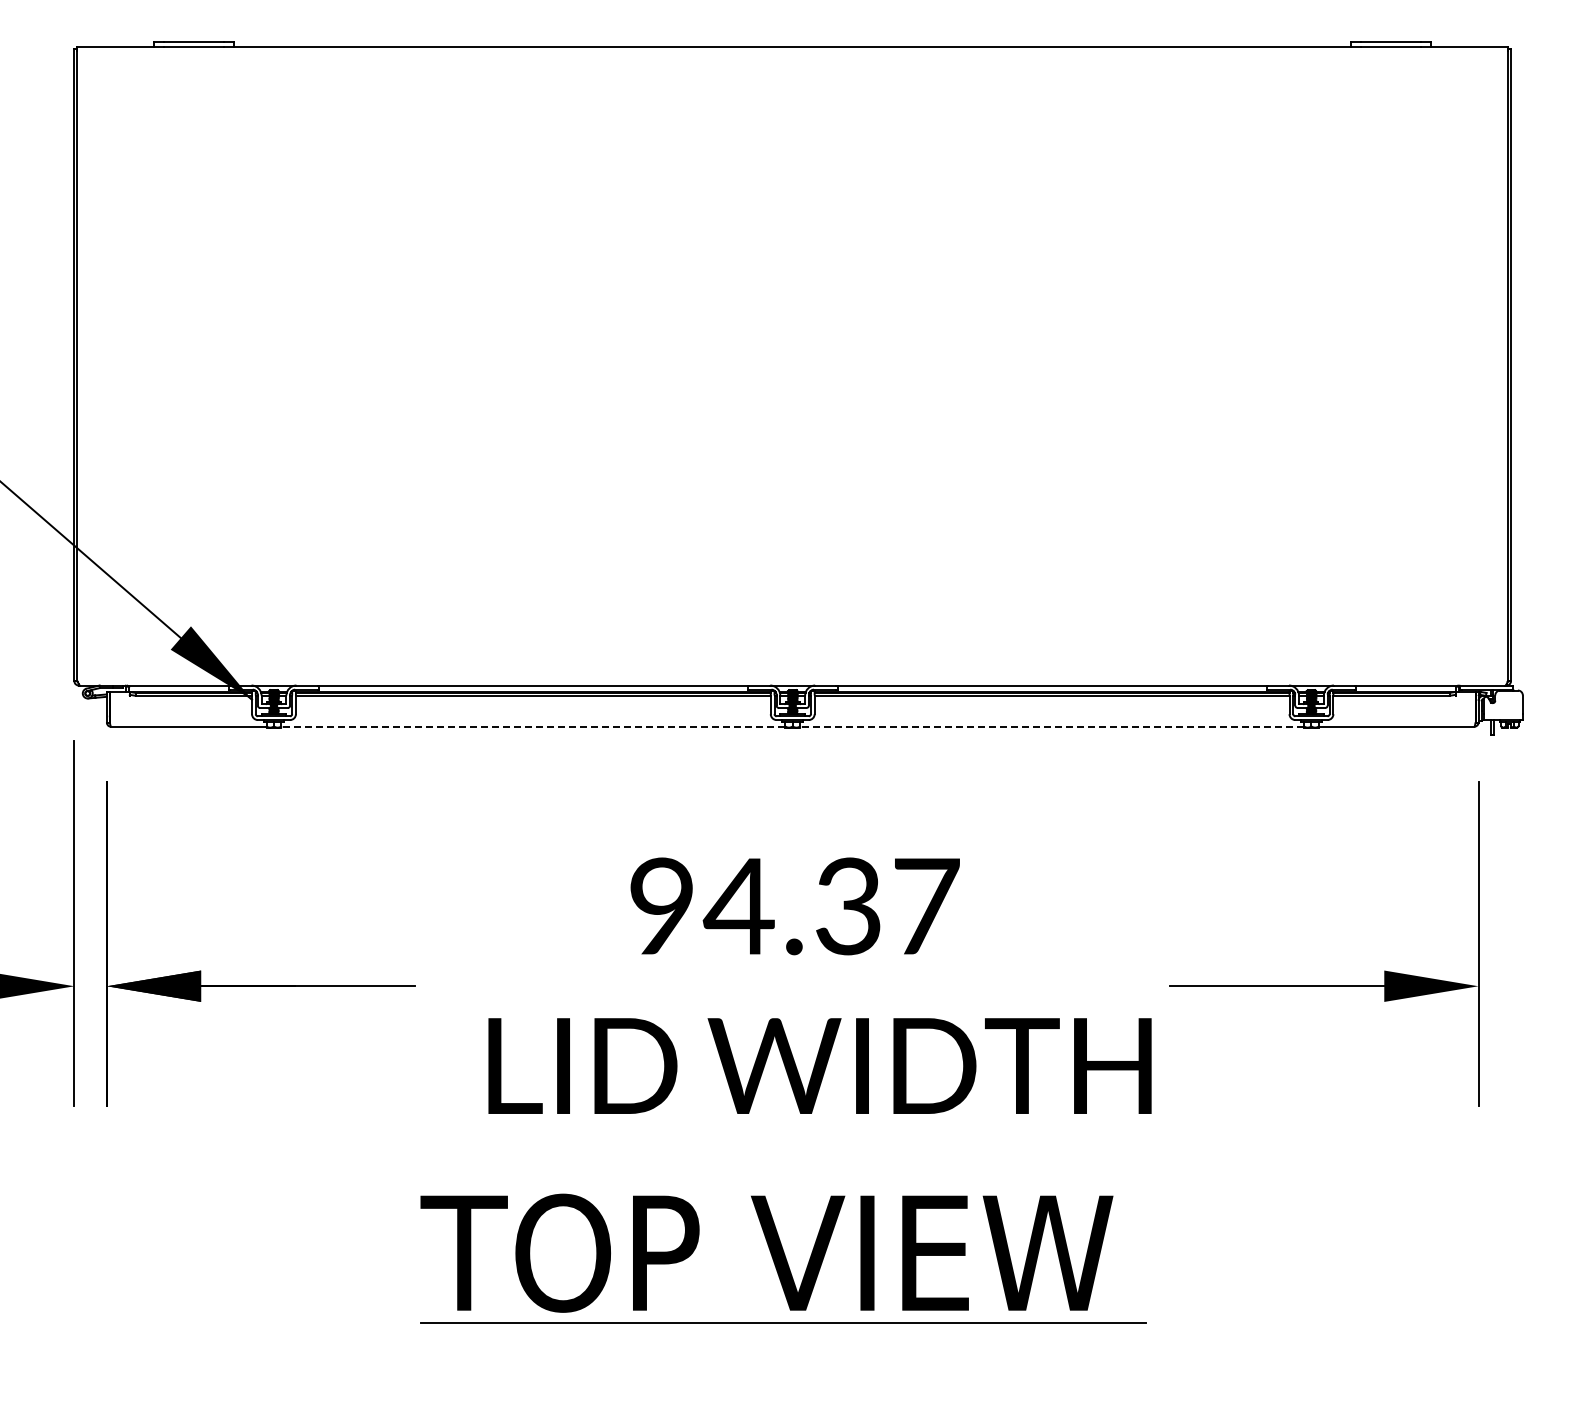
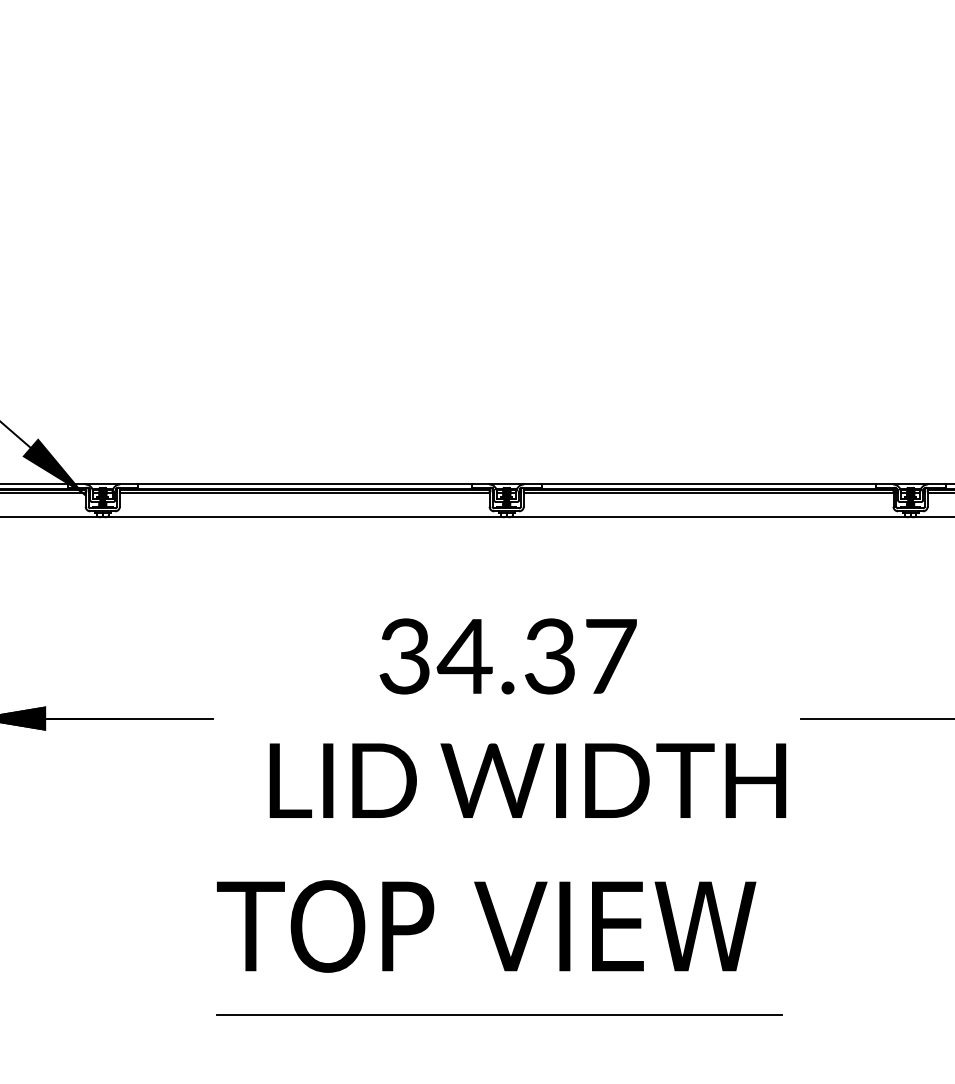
line: (533, 726) -> (304, 516), dashed -> solid
line: (1052, 726) -> (708, 516), dashed -> solid
text: (661, 906) -> (404, 656), 94.37 -> 34.37
line: (783, 1322) -> (499, 1014), moved

